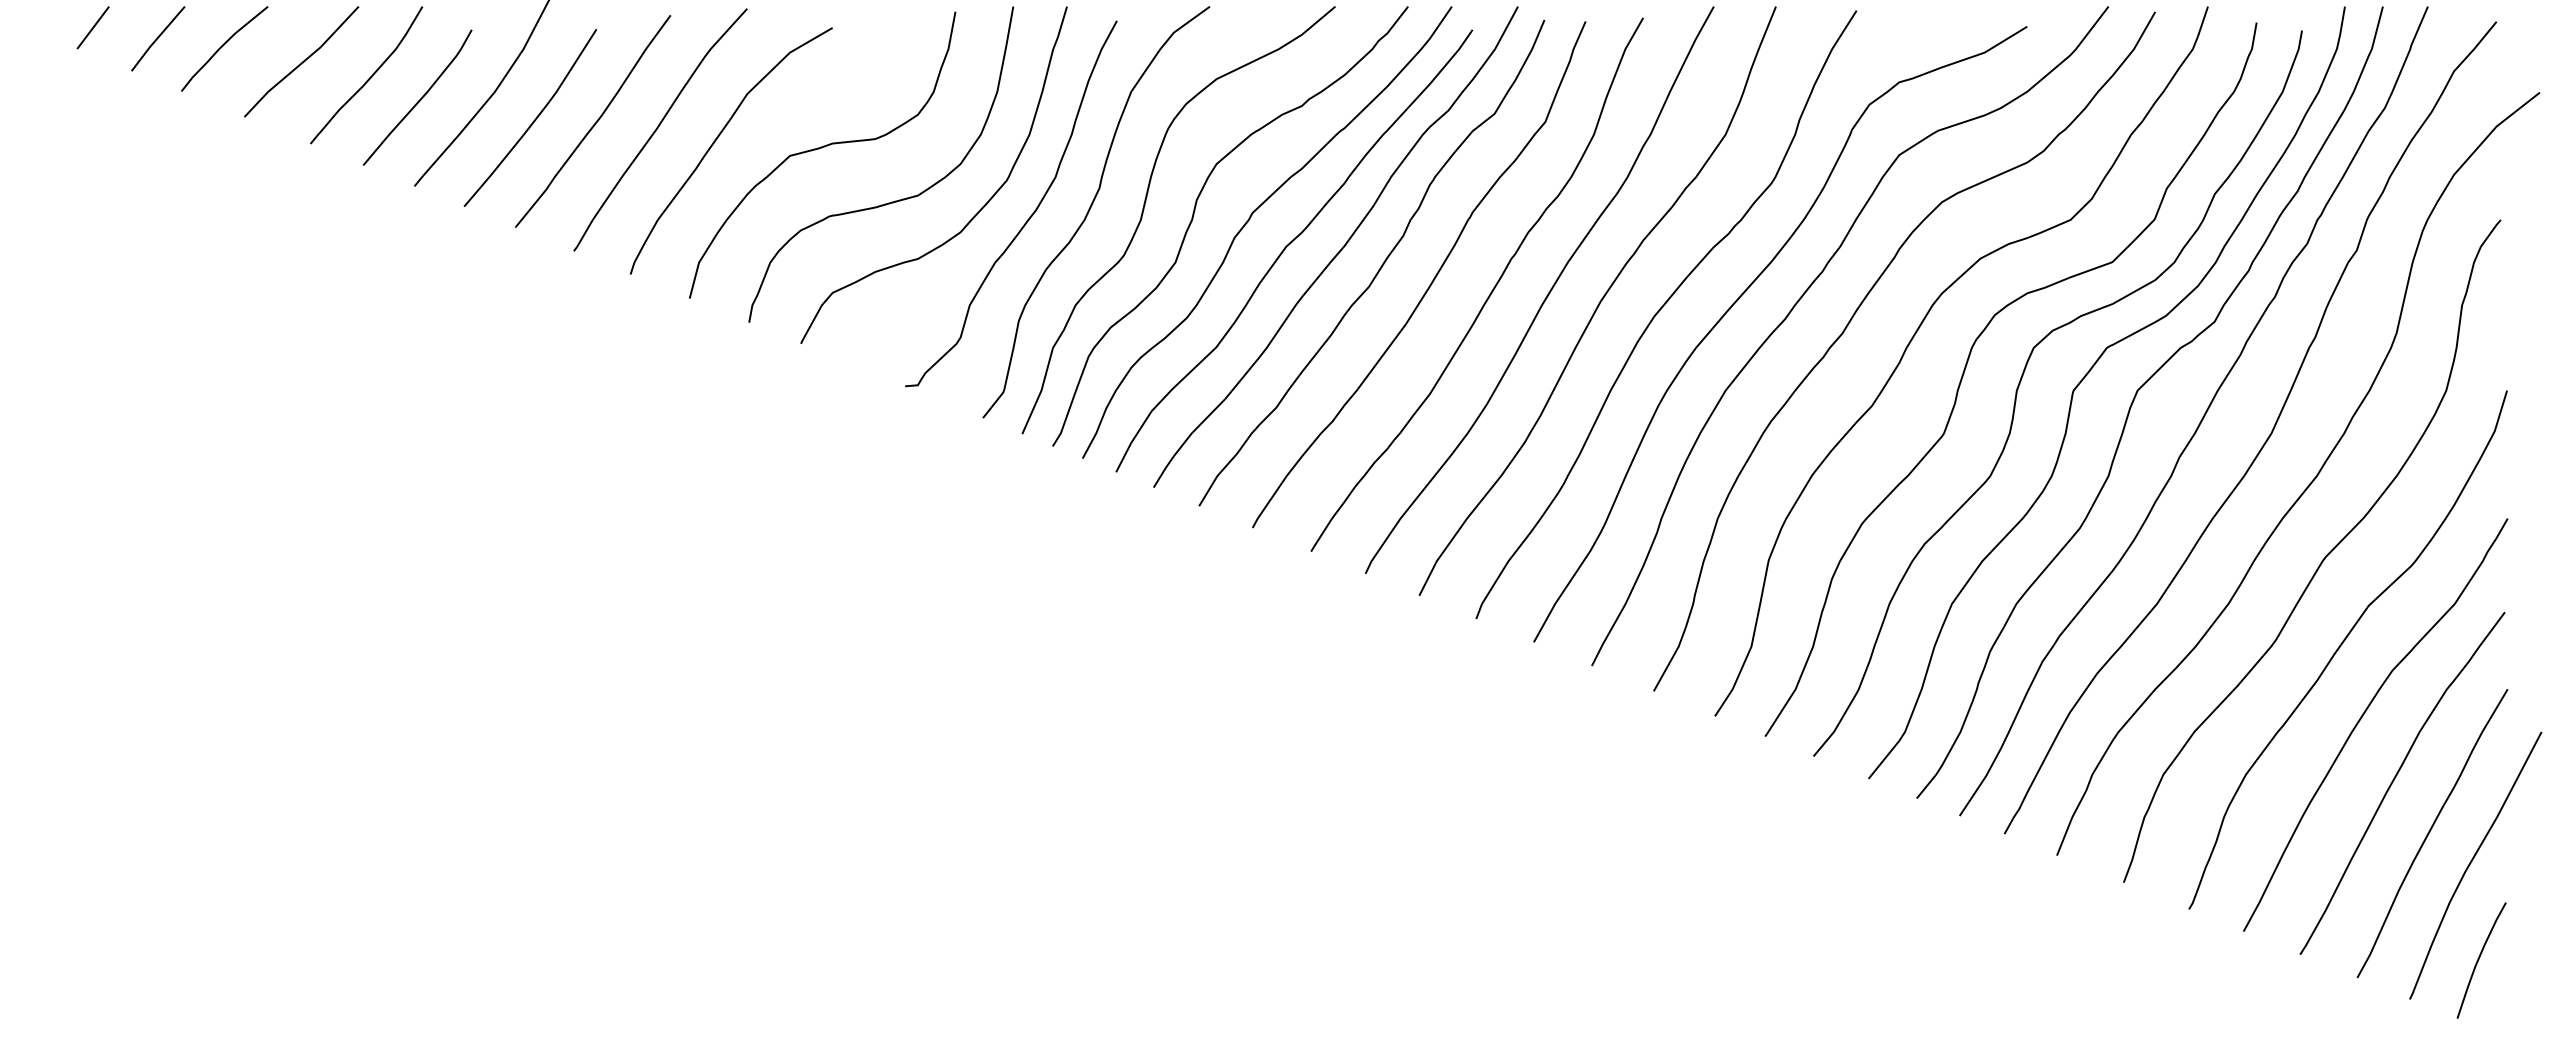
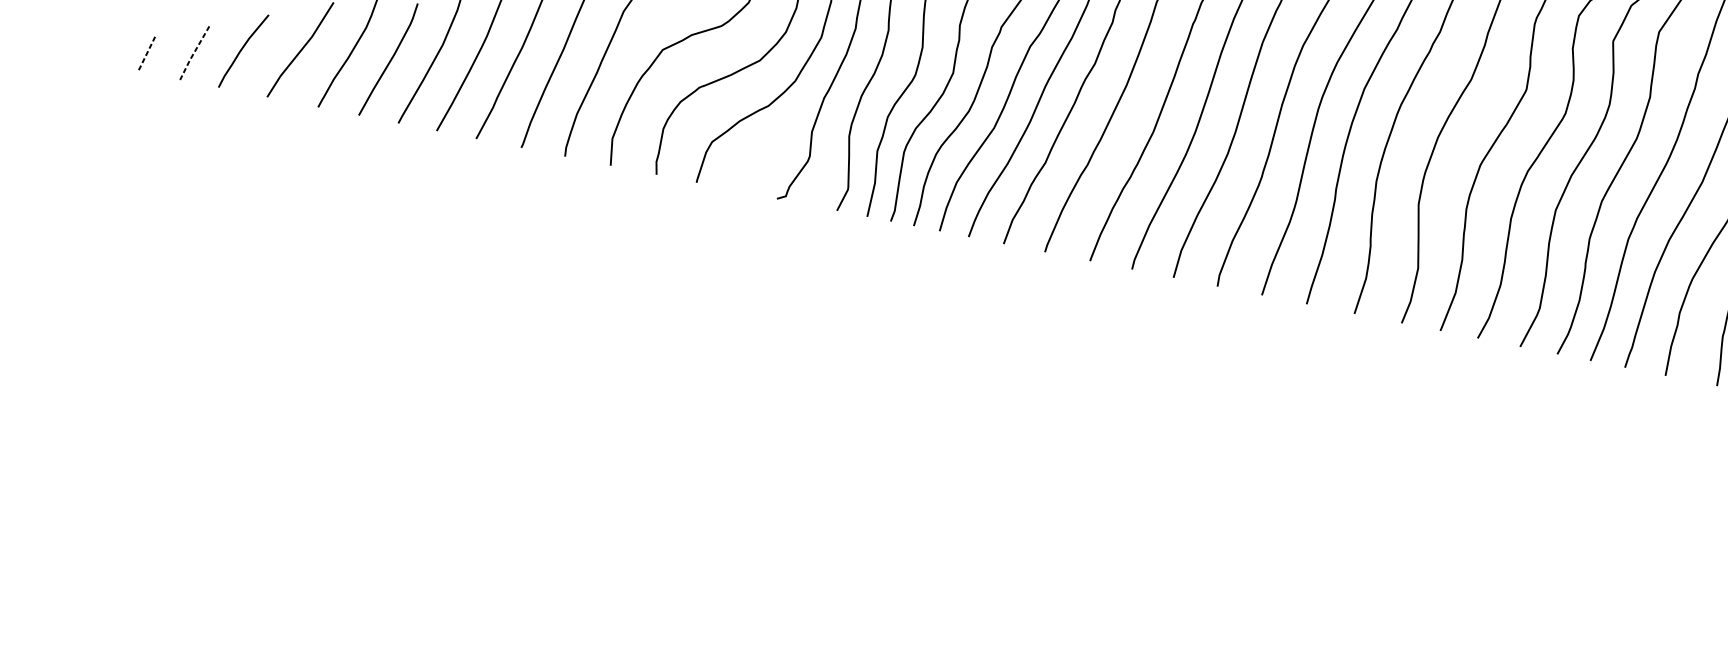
line: (93, 27) -> (146, 53), solid -> dashed
line: (157, 38) -> (194, 53), solid -> dashed

